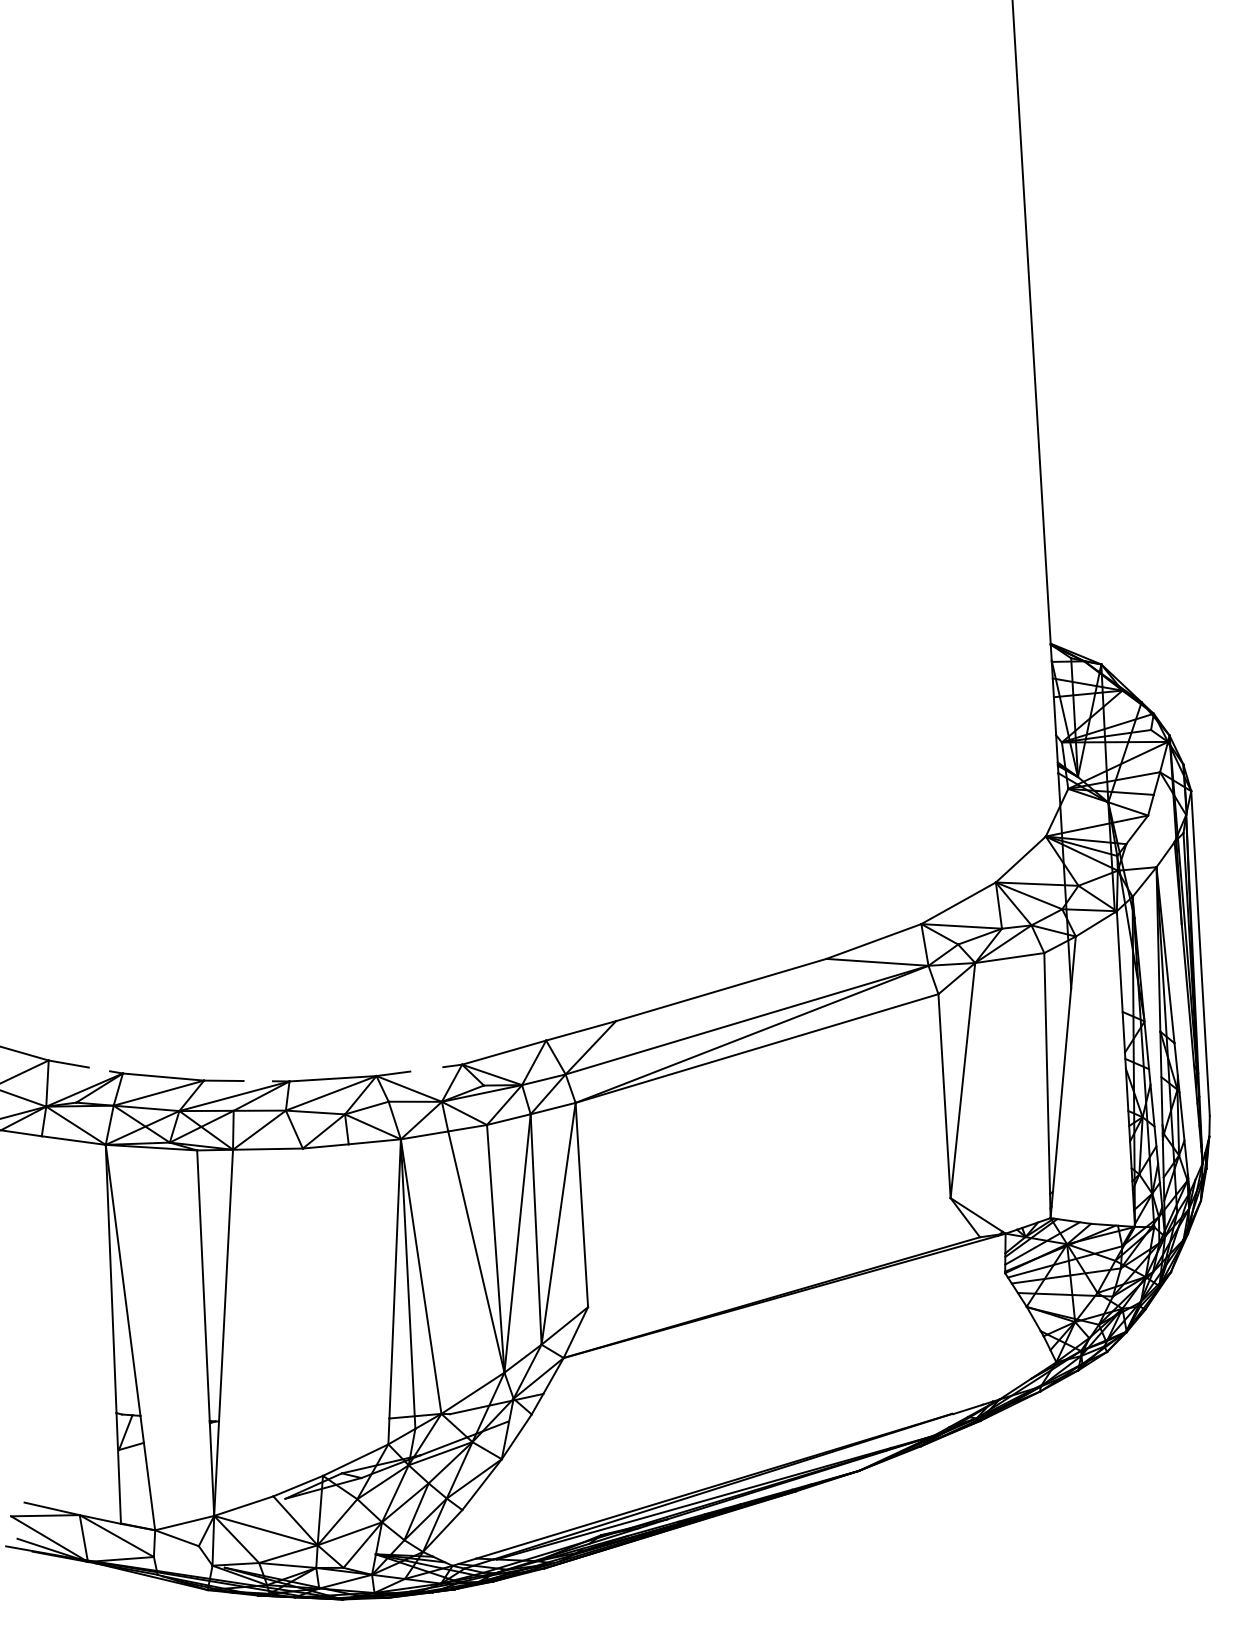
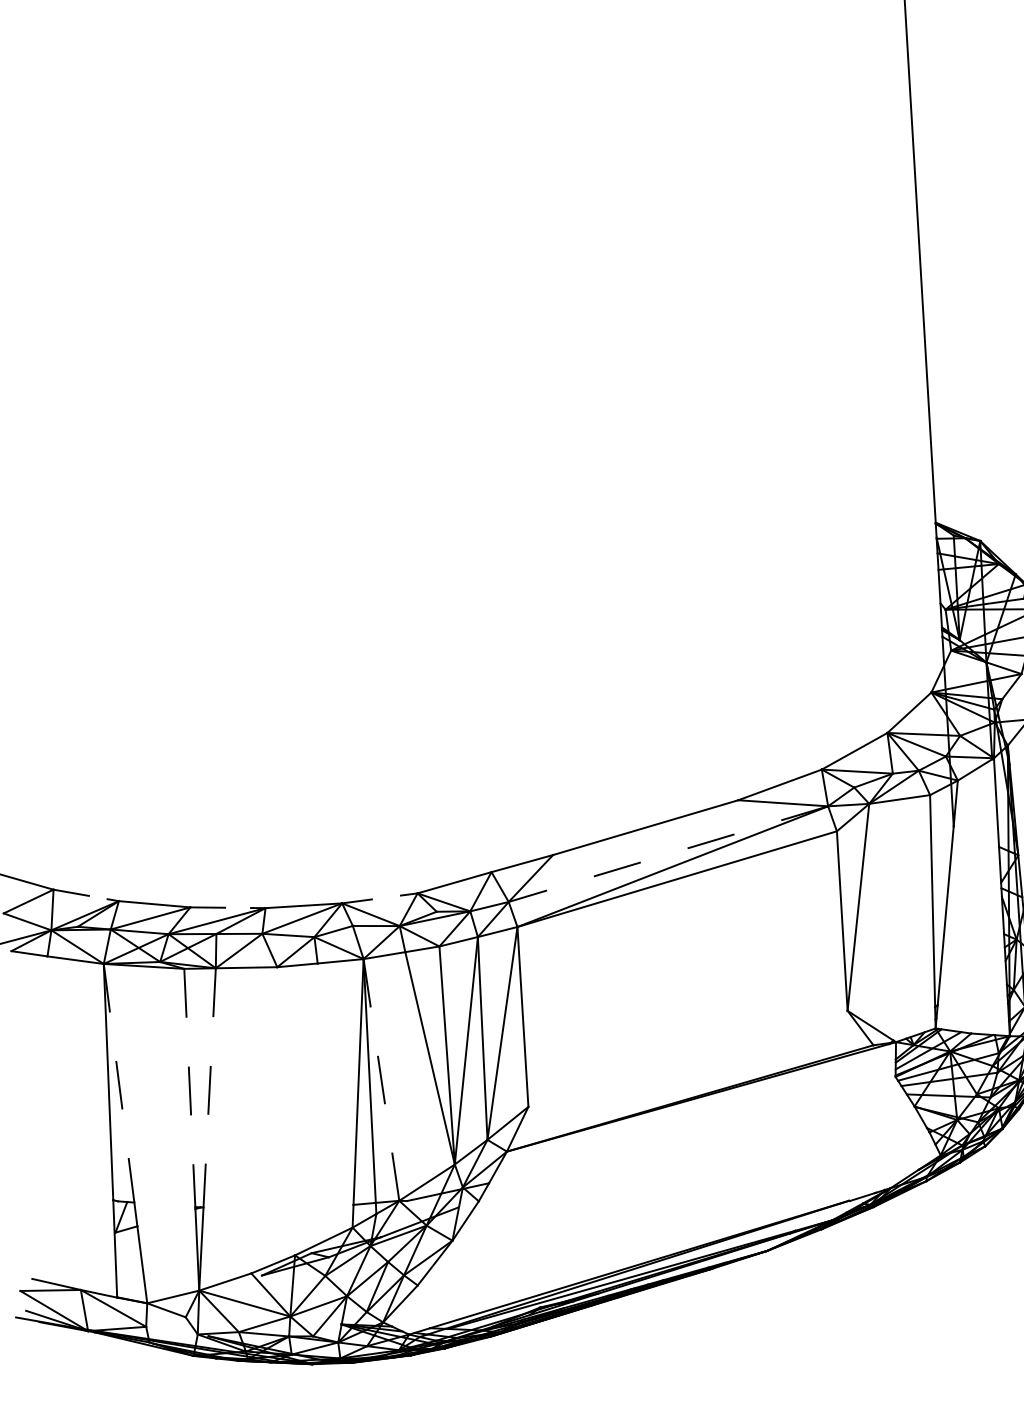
line: (746, 1020) -> (667, 854), solid -> dashed
line: (421, 1276) -> (381, 1079), solid -> dashed
line: (123, 1280) -> (119, 1083), solid -> dashed
line: (203, 1286) -> (189, 1088), solid -> dashed
line: (226, 1286) -> (210, 1088), solid -> dashed

